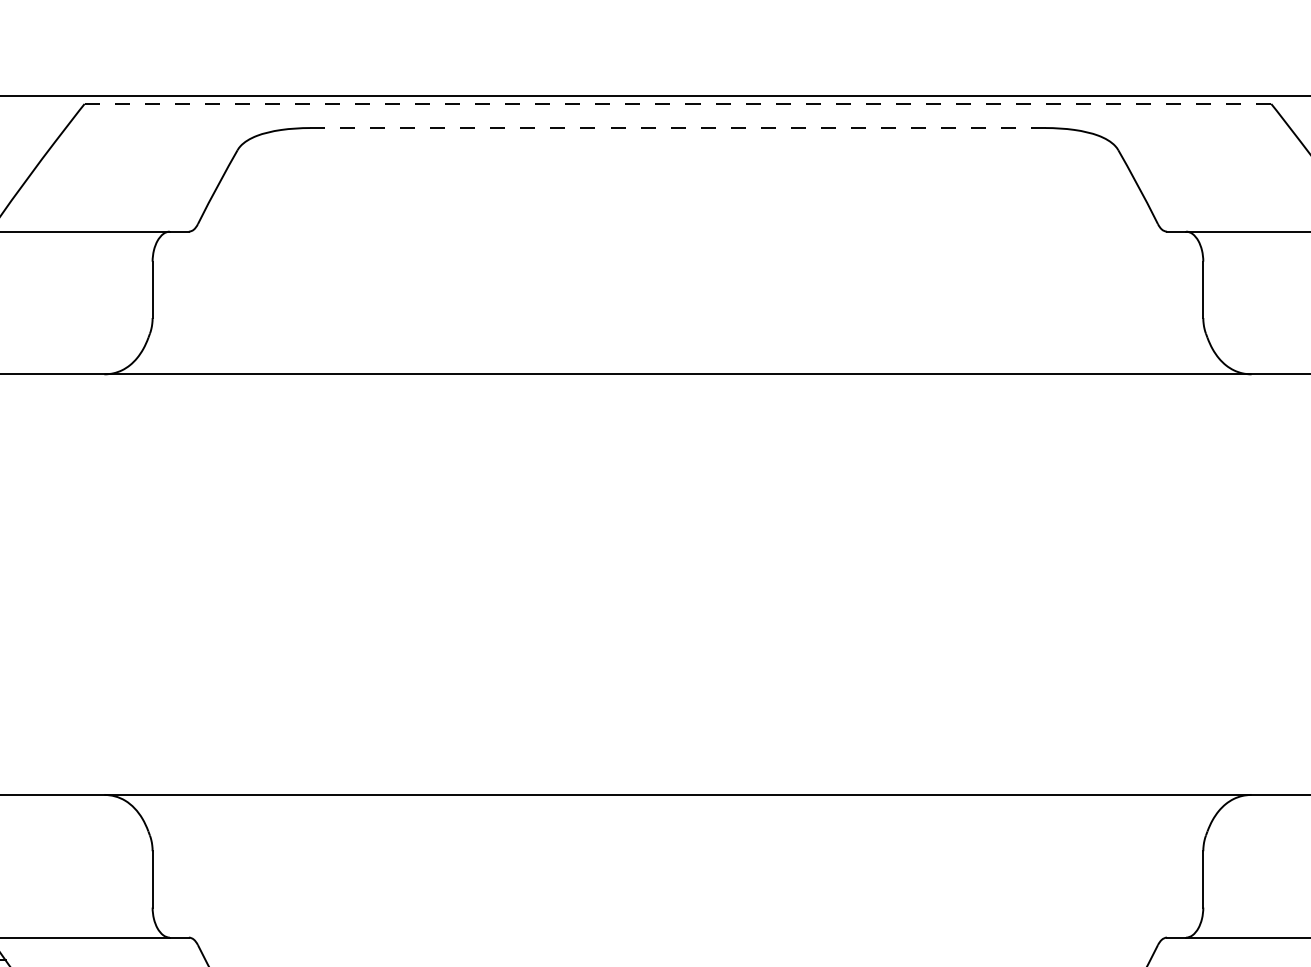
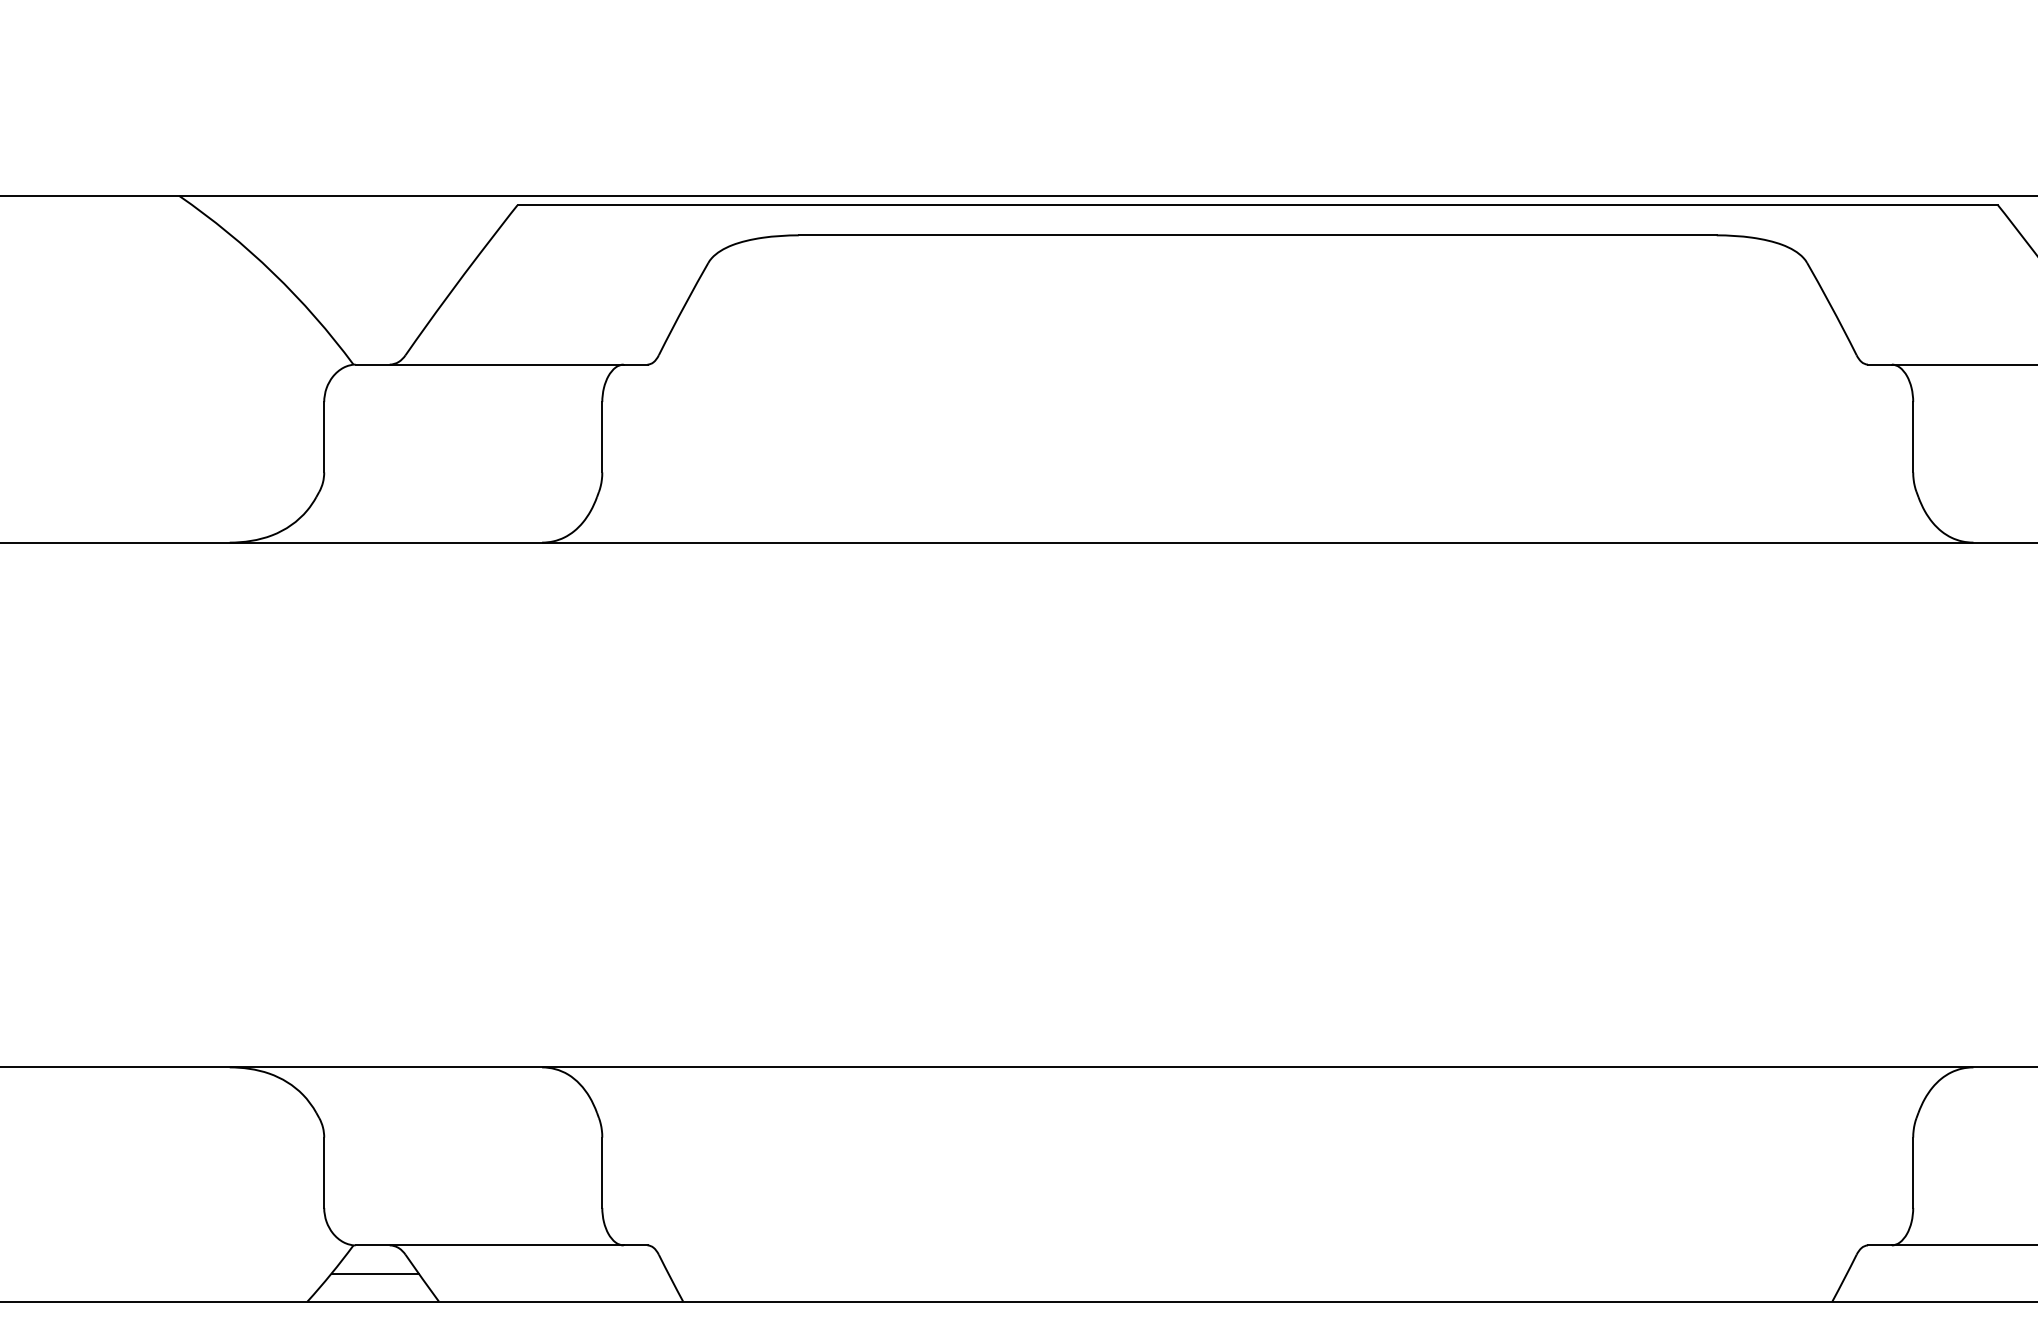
line: (678, 104) -> (1258, 205), dashed -> solid
line: (677, 128) -> (1257, 235), dashed -> solid

